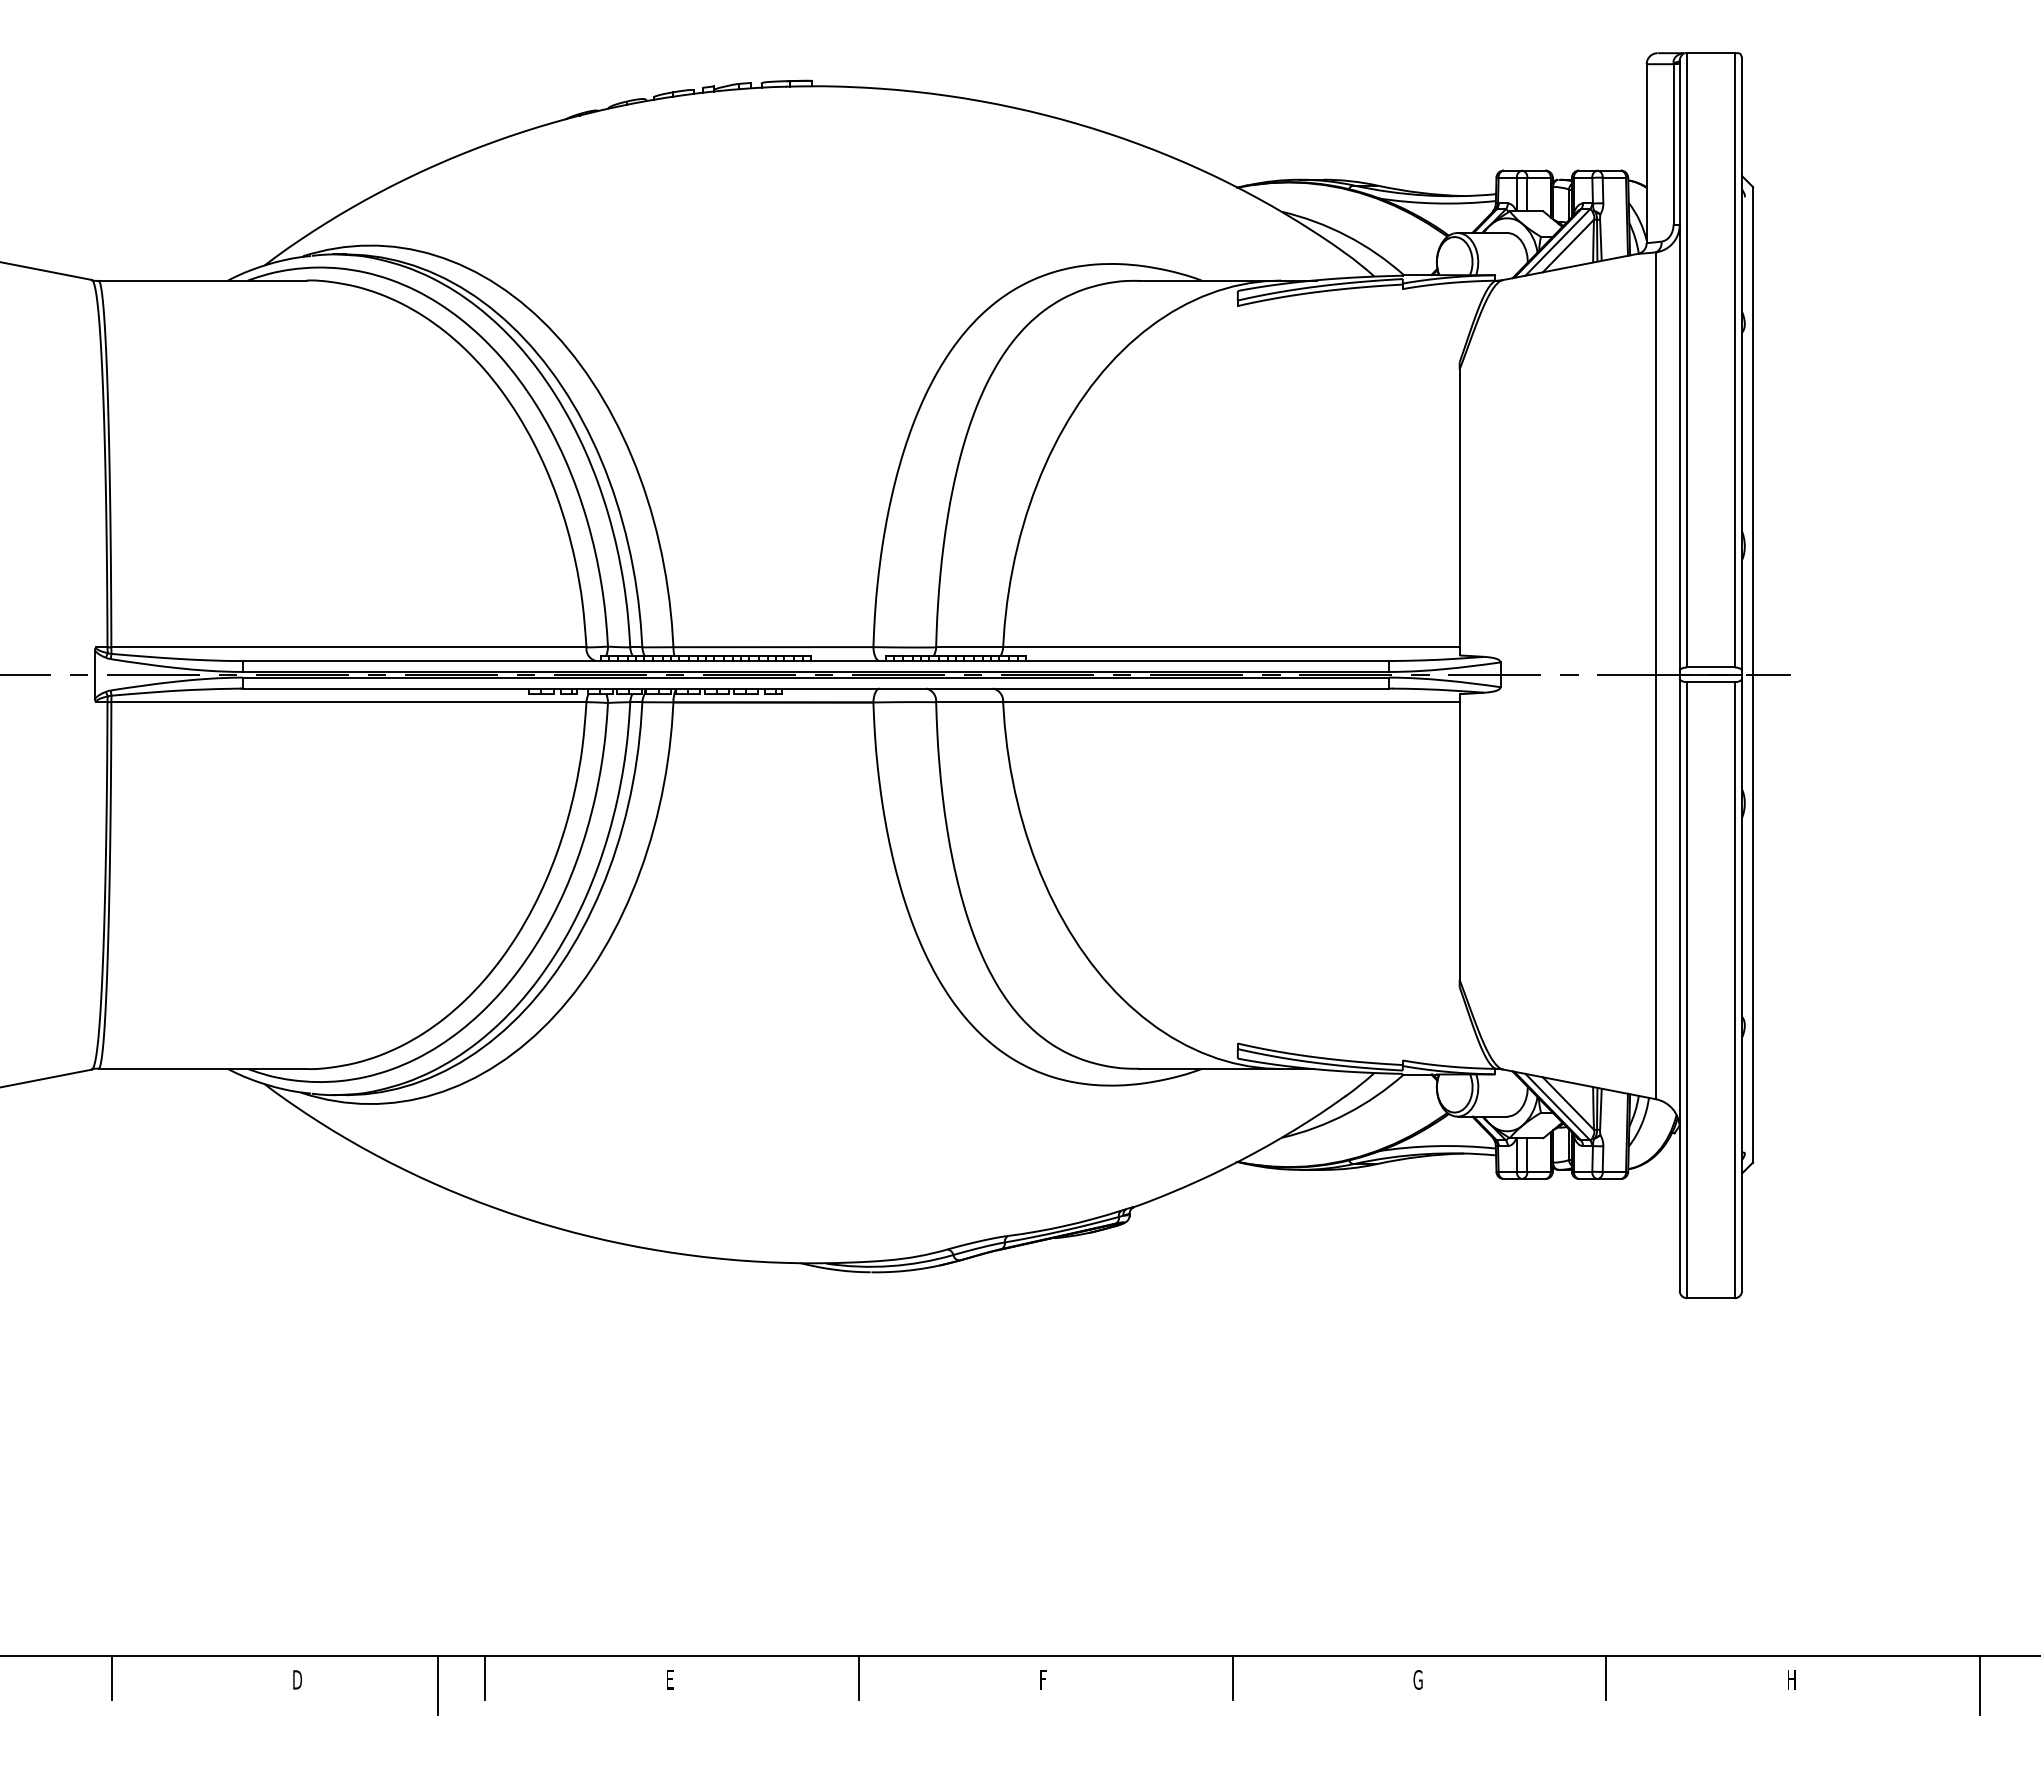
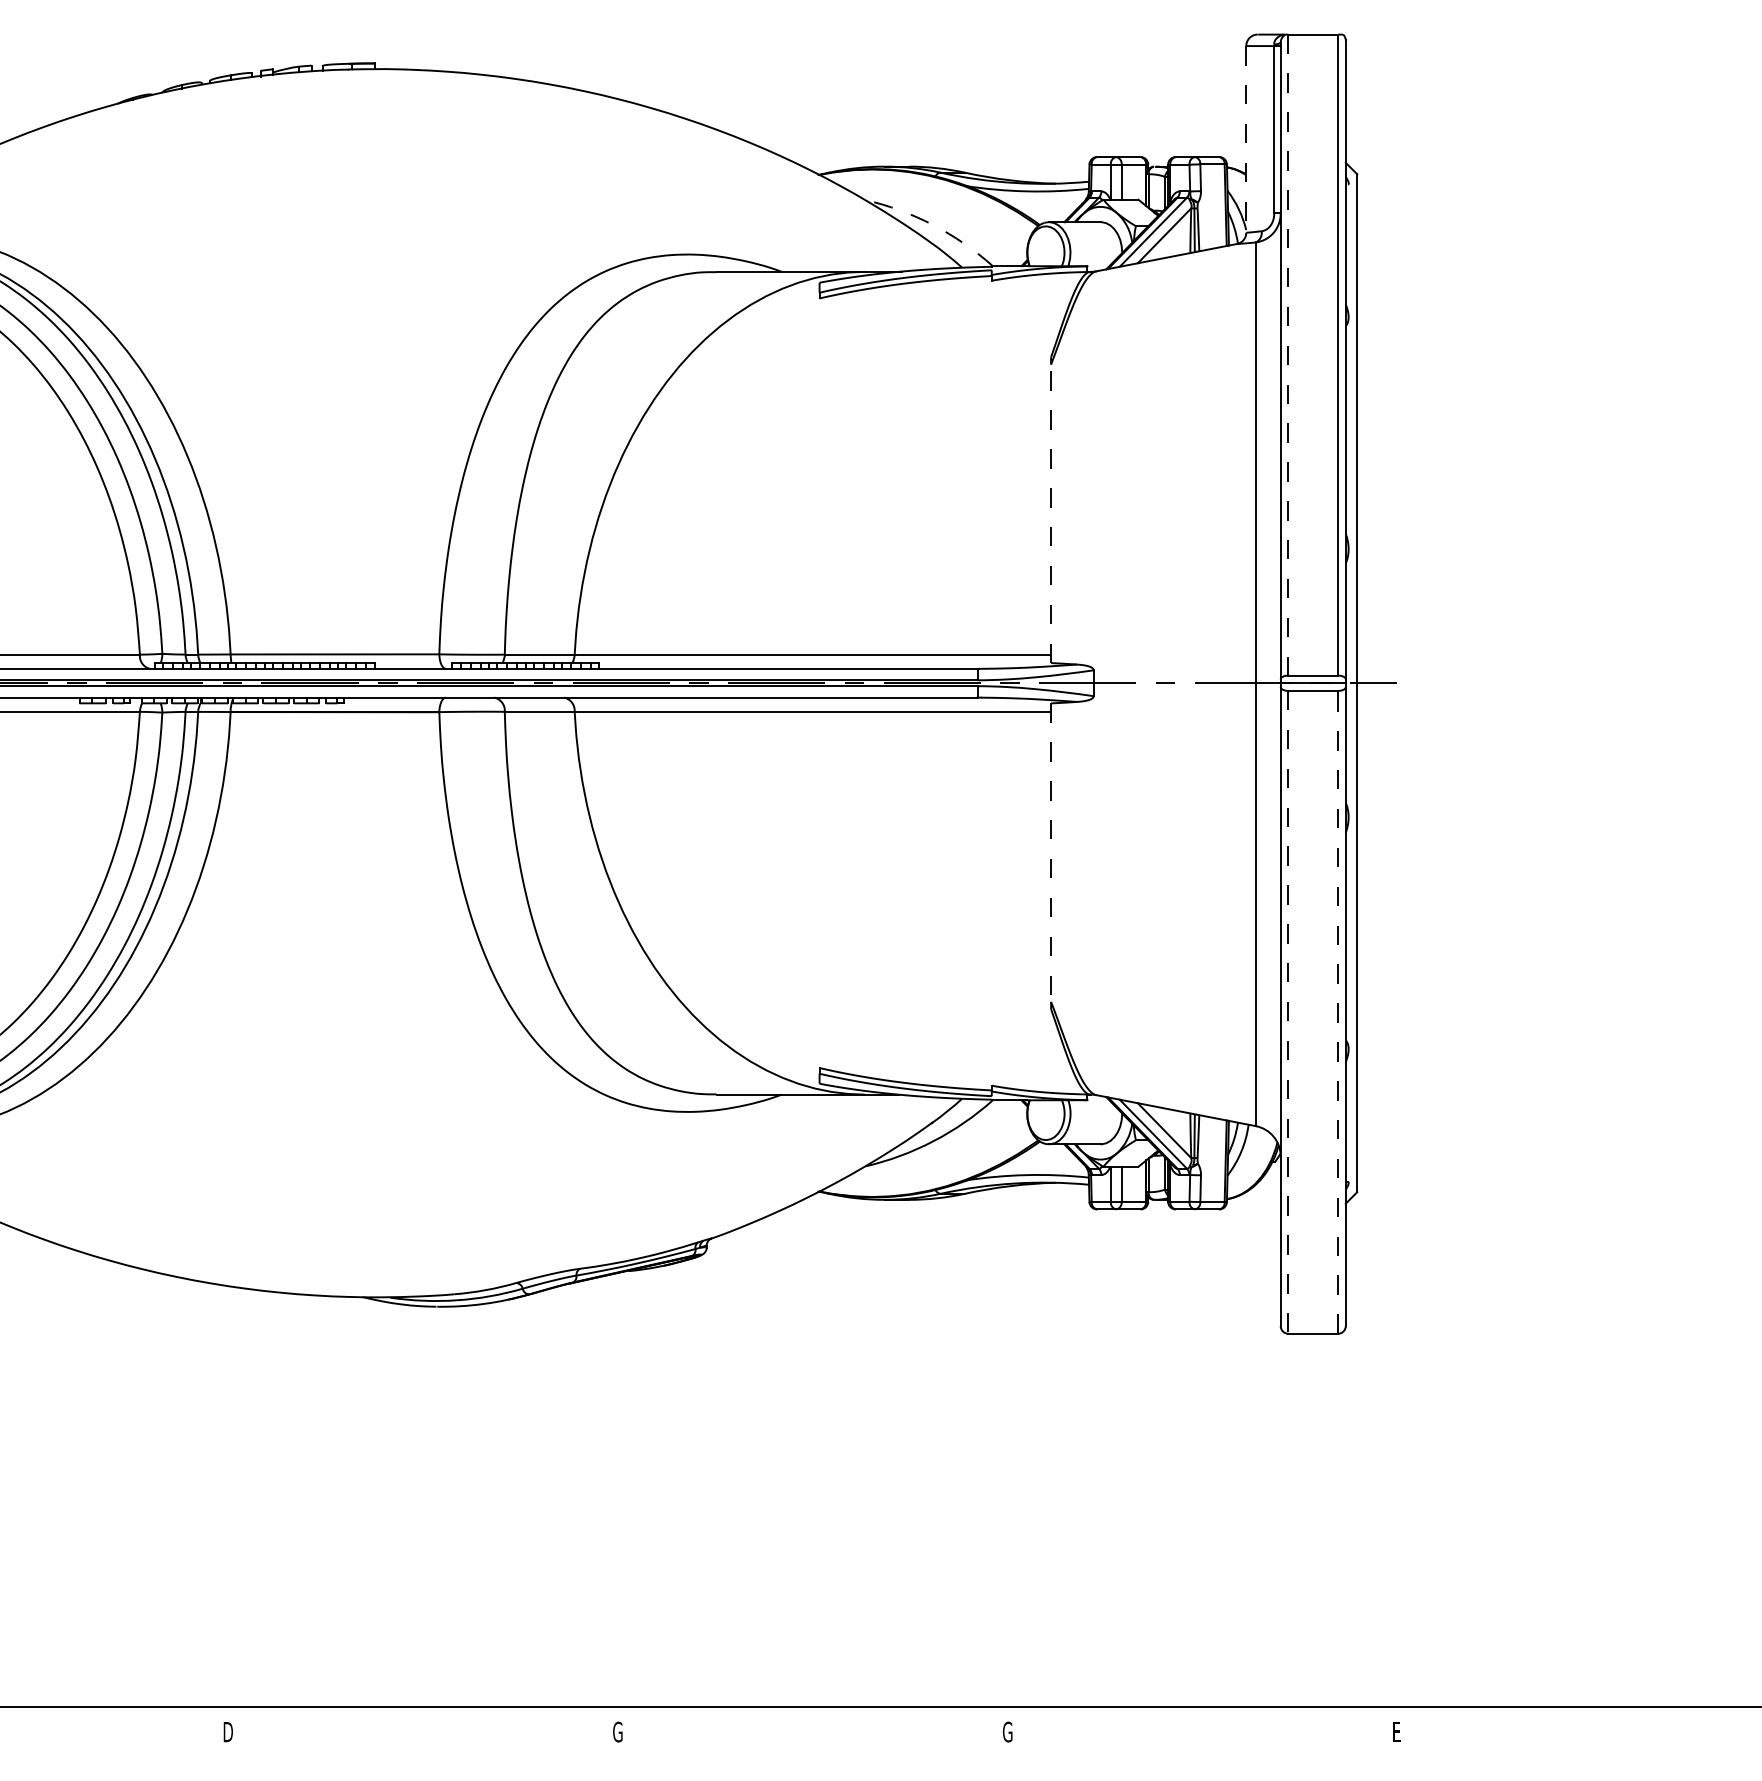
line: (1646, 154) -> (1246, 140), solid -> dashed
arc: (1346, 235) -> (932, 224), solid -> dashed
line: (1687, 360) -> (1288, 355), solid -> dashed
line: (1459, 511) -> (1050, 512), solid -> dashed
line: (1459, 837) -> (1050, 853), solid -> dashed
line: (1734, 989) -> (1337, 1011), solid -> dashed
line: (1687, 990) -> (1288, 1012), solid -> dashed
line: (485, 1678) -> (34, 1730), removed
line: (859, 1678) -> (424, 1730), removed
line: (1232, 1678) -> (814, 1730), removed
line: (1606, 1678) -> (1204, 1730), removed
text: (670, 1679) -> (227, 1731), E -> D
text: (1044, 1679) -> (617, 1731), F -> G
text: (1792, 1679) -> (1398, 1731), H -> E
line: (1979, 1685) -> (1593, 1737), removed

